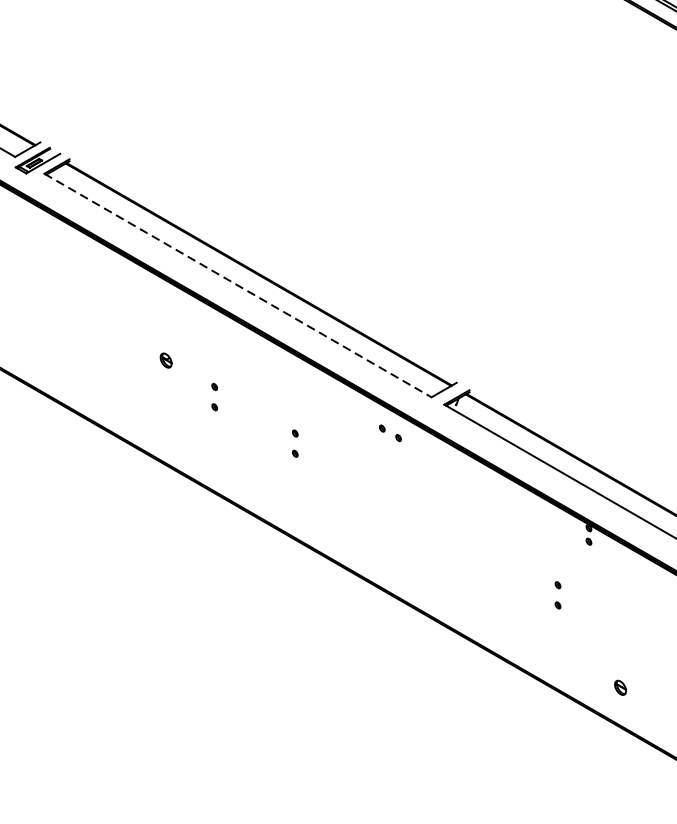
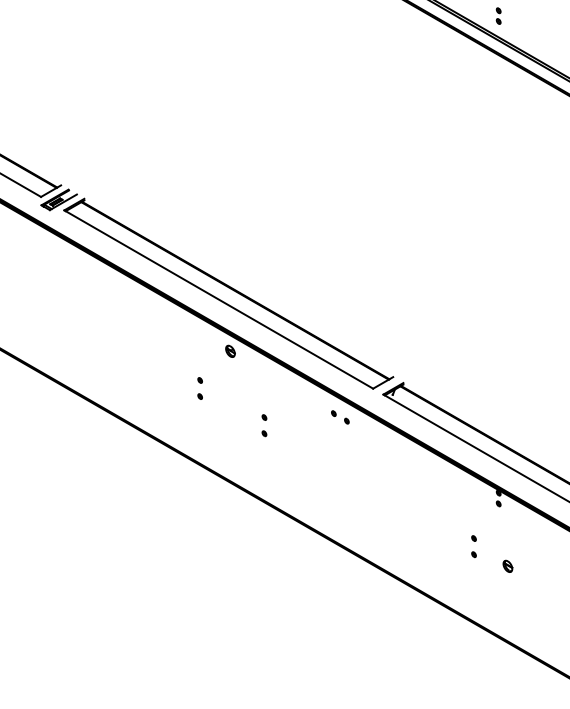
line: (238, 285) -> (219, 299), dashed -> solid
part: (166, 359) -> (230, 350), moved
part: (620, 686) -> (507, 565), moved

